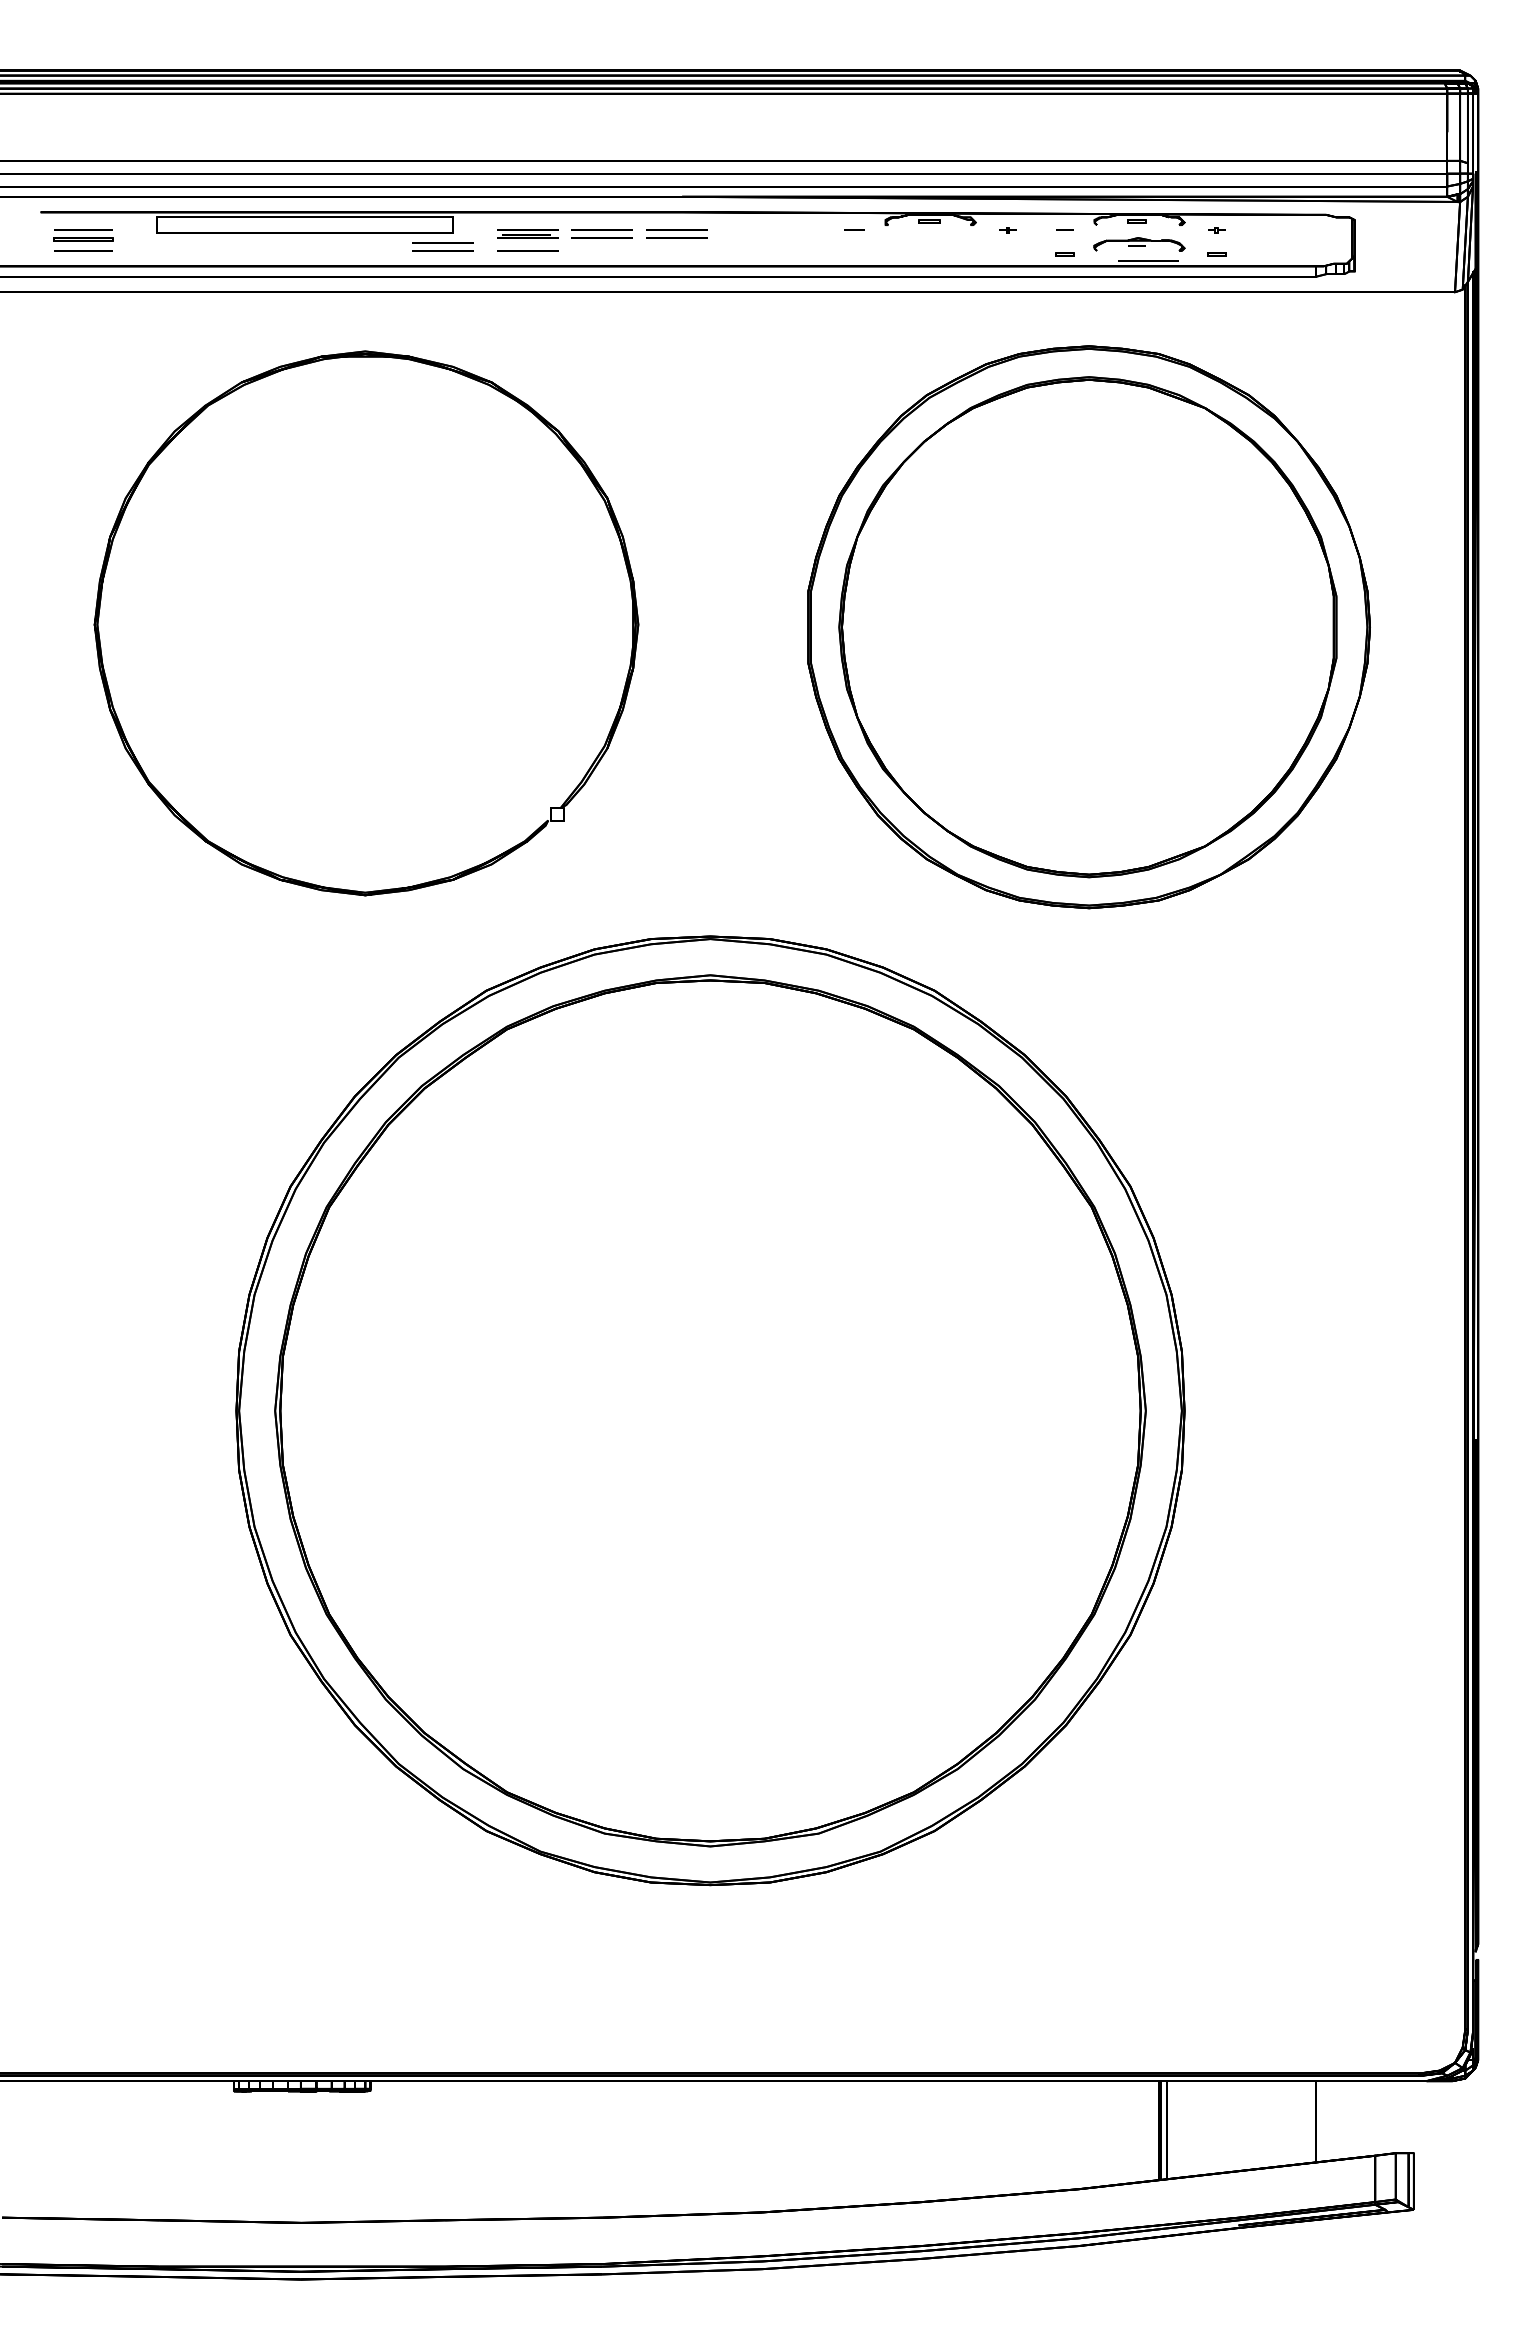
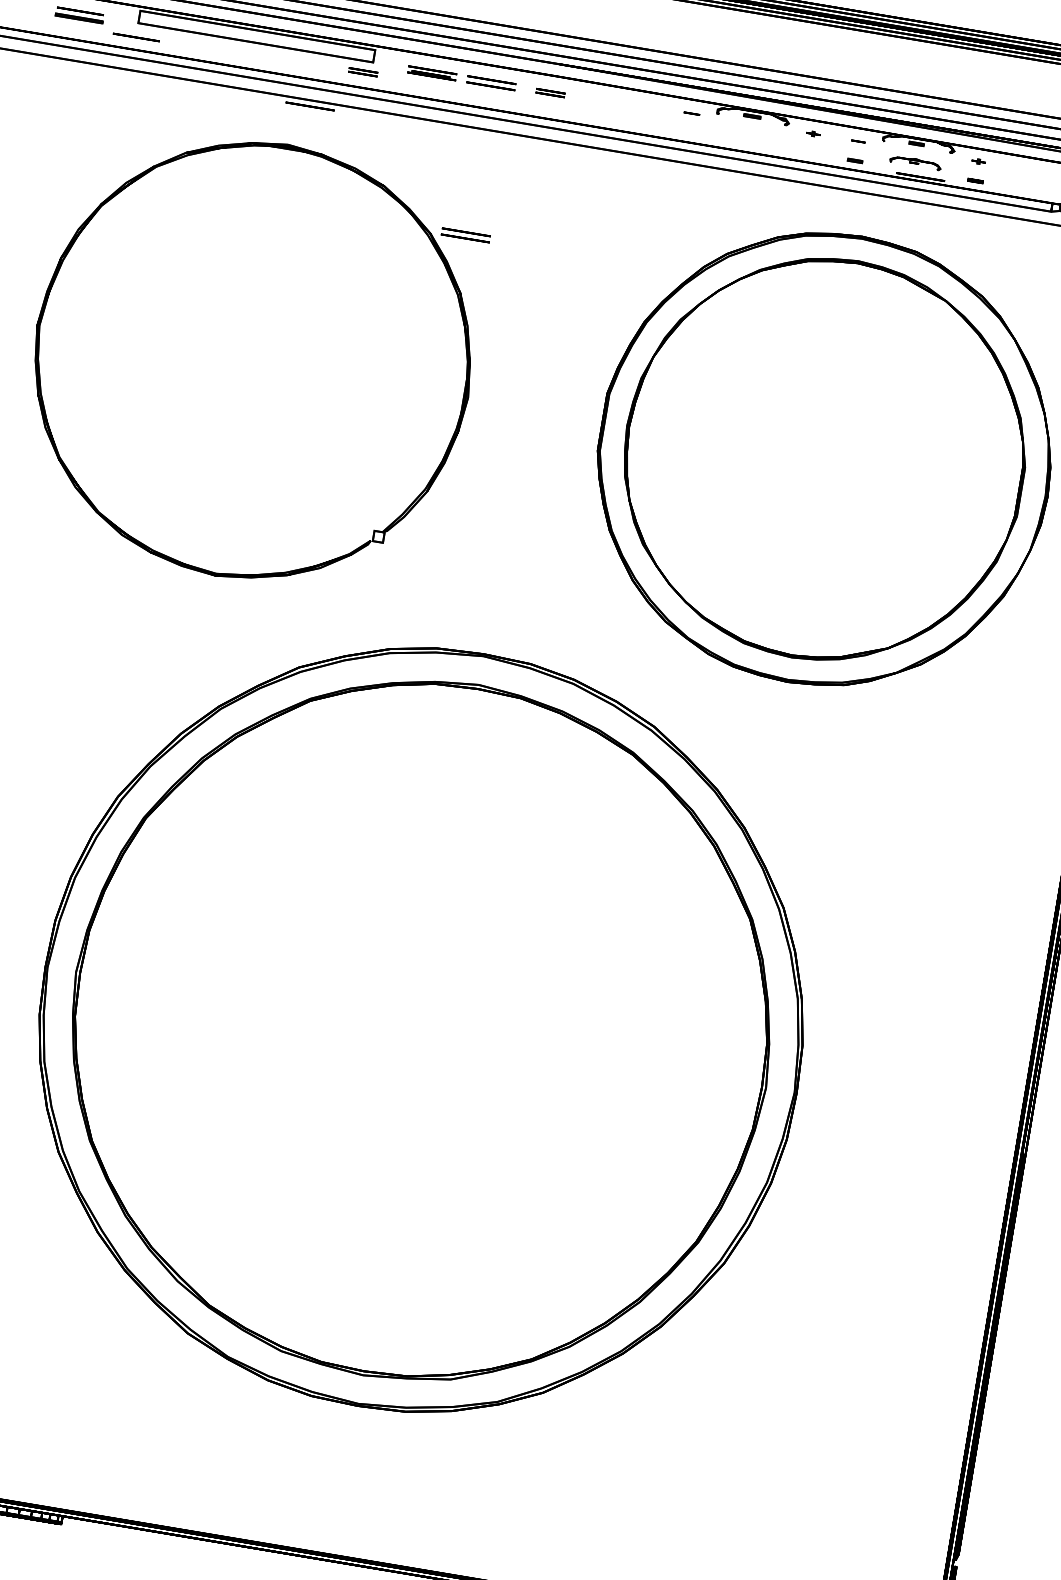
part: (676, 233) -> (550, 92), size x0.6
part: (1139, 244) -> (915, 162), size x0.7
part: (442, 246) -> (363, 71), size x0.6
line: (83, 250) -> (136, 37), moved
line: (527, 250) -> (310, 106), moved
part: (601, 425) -> (465, 234), added

